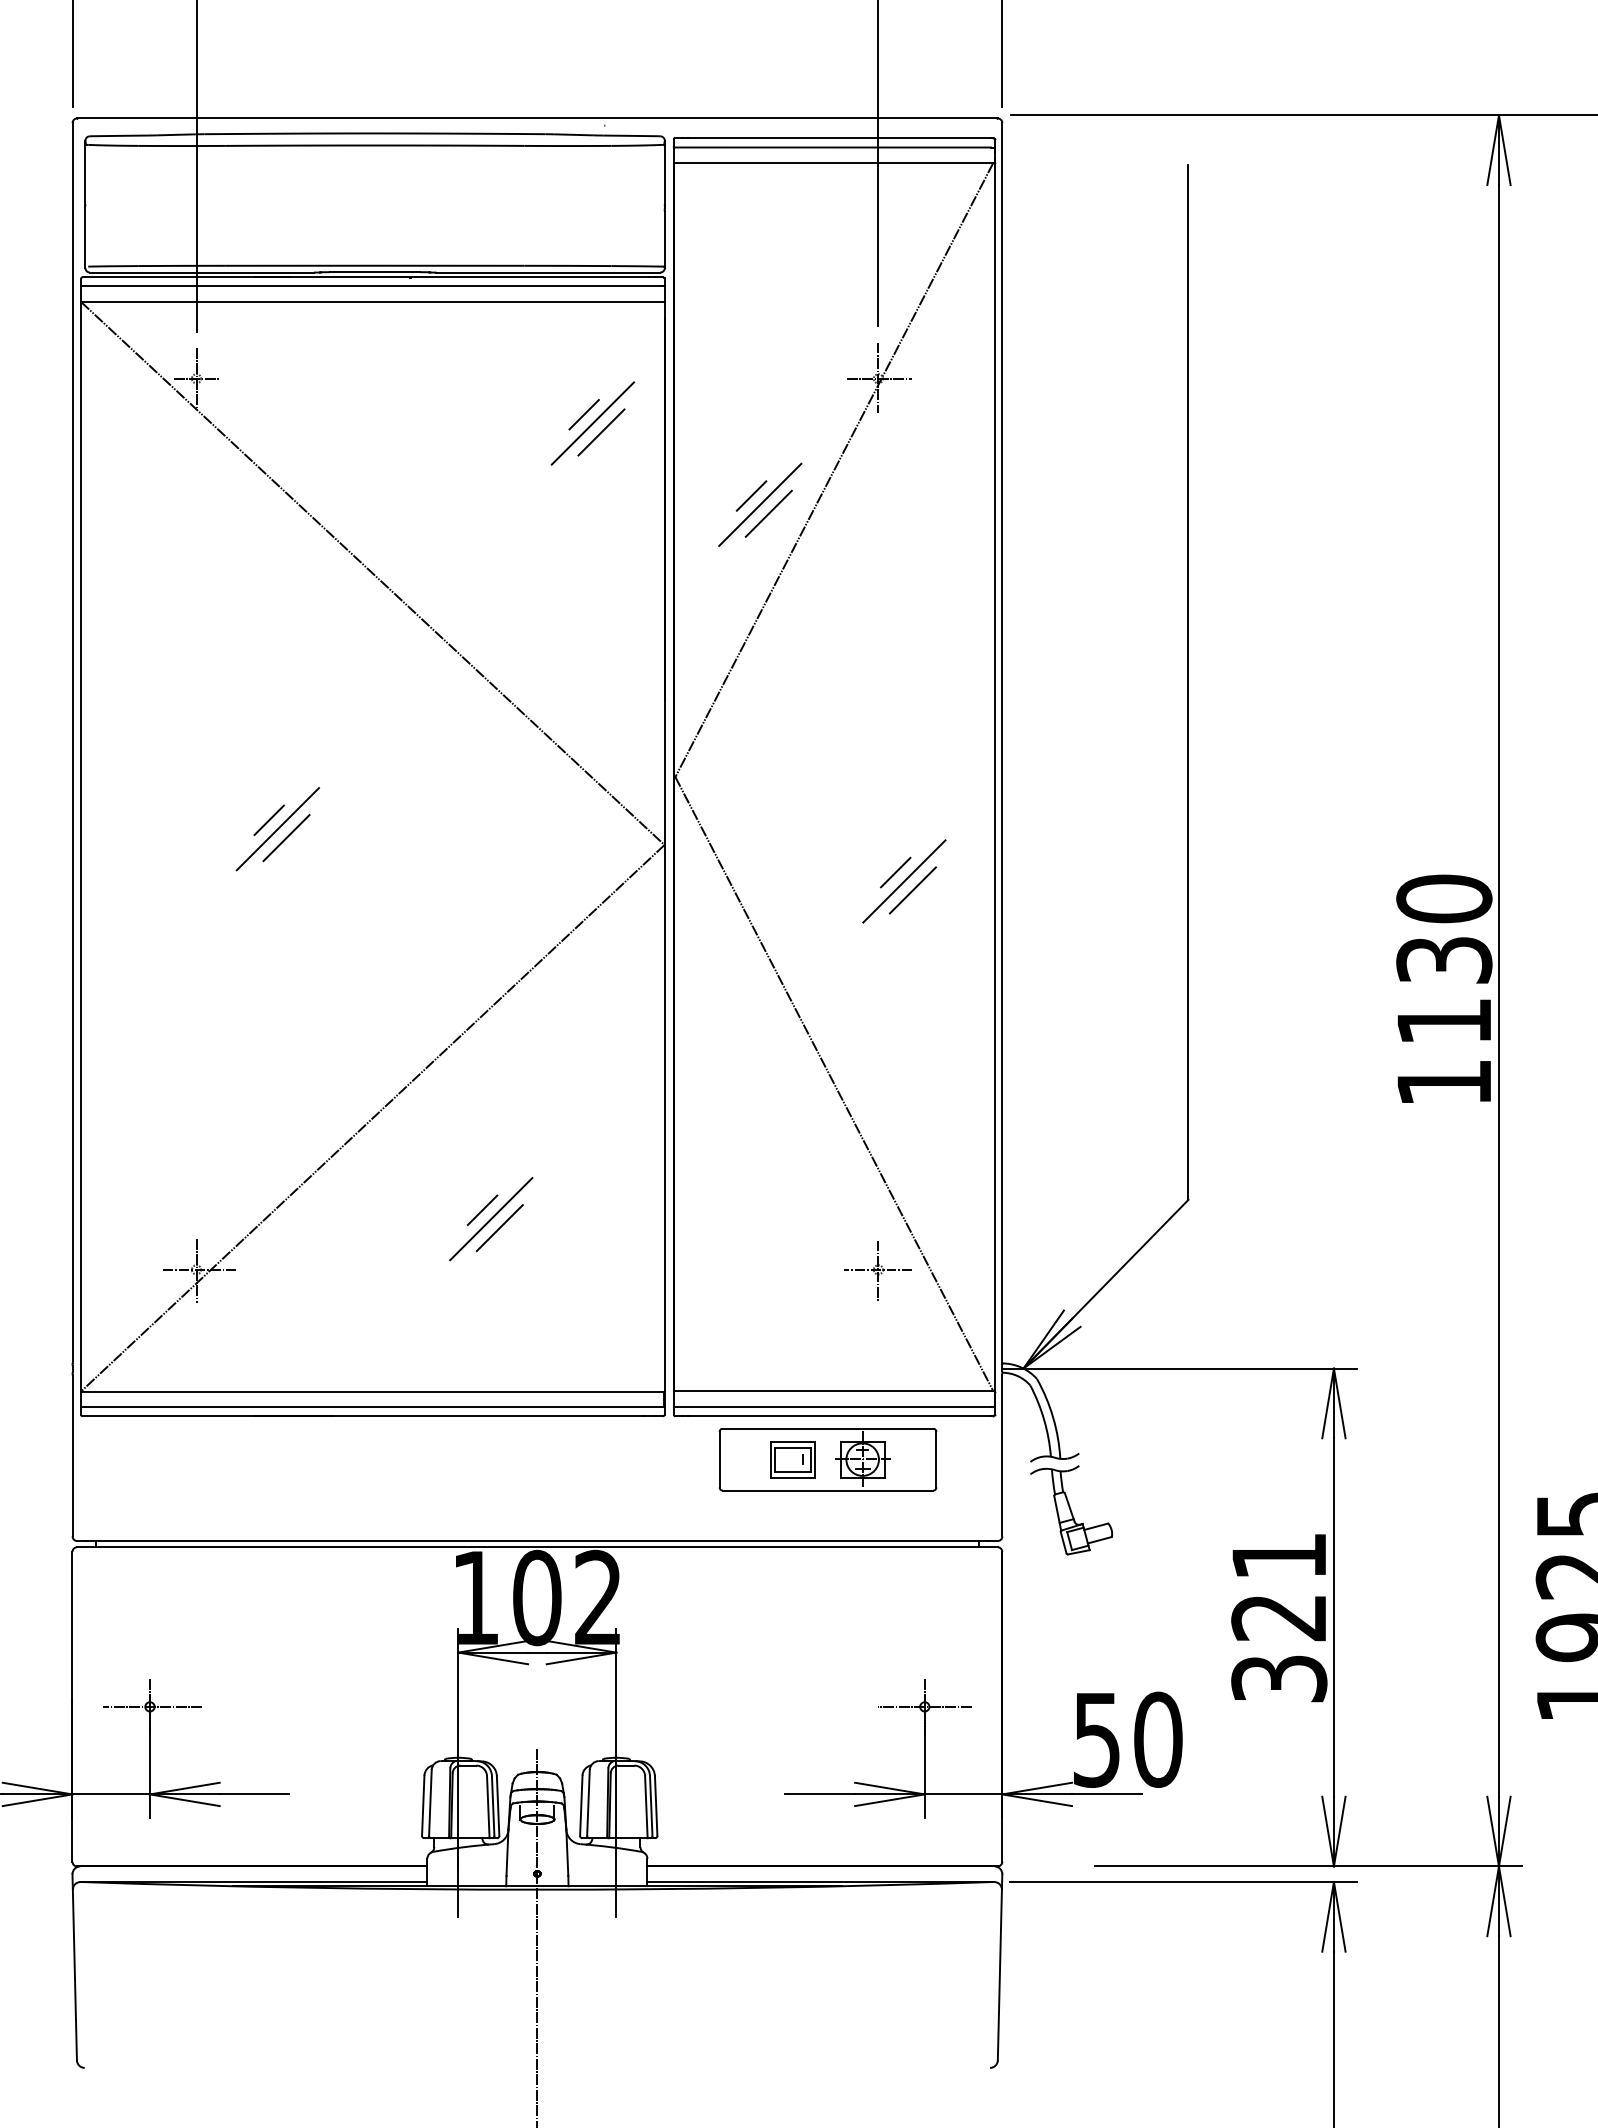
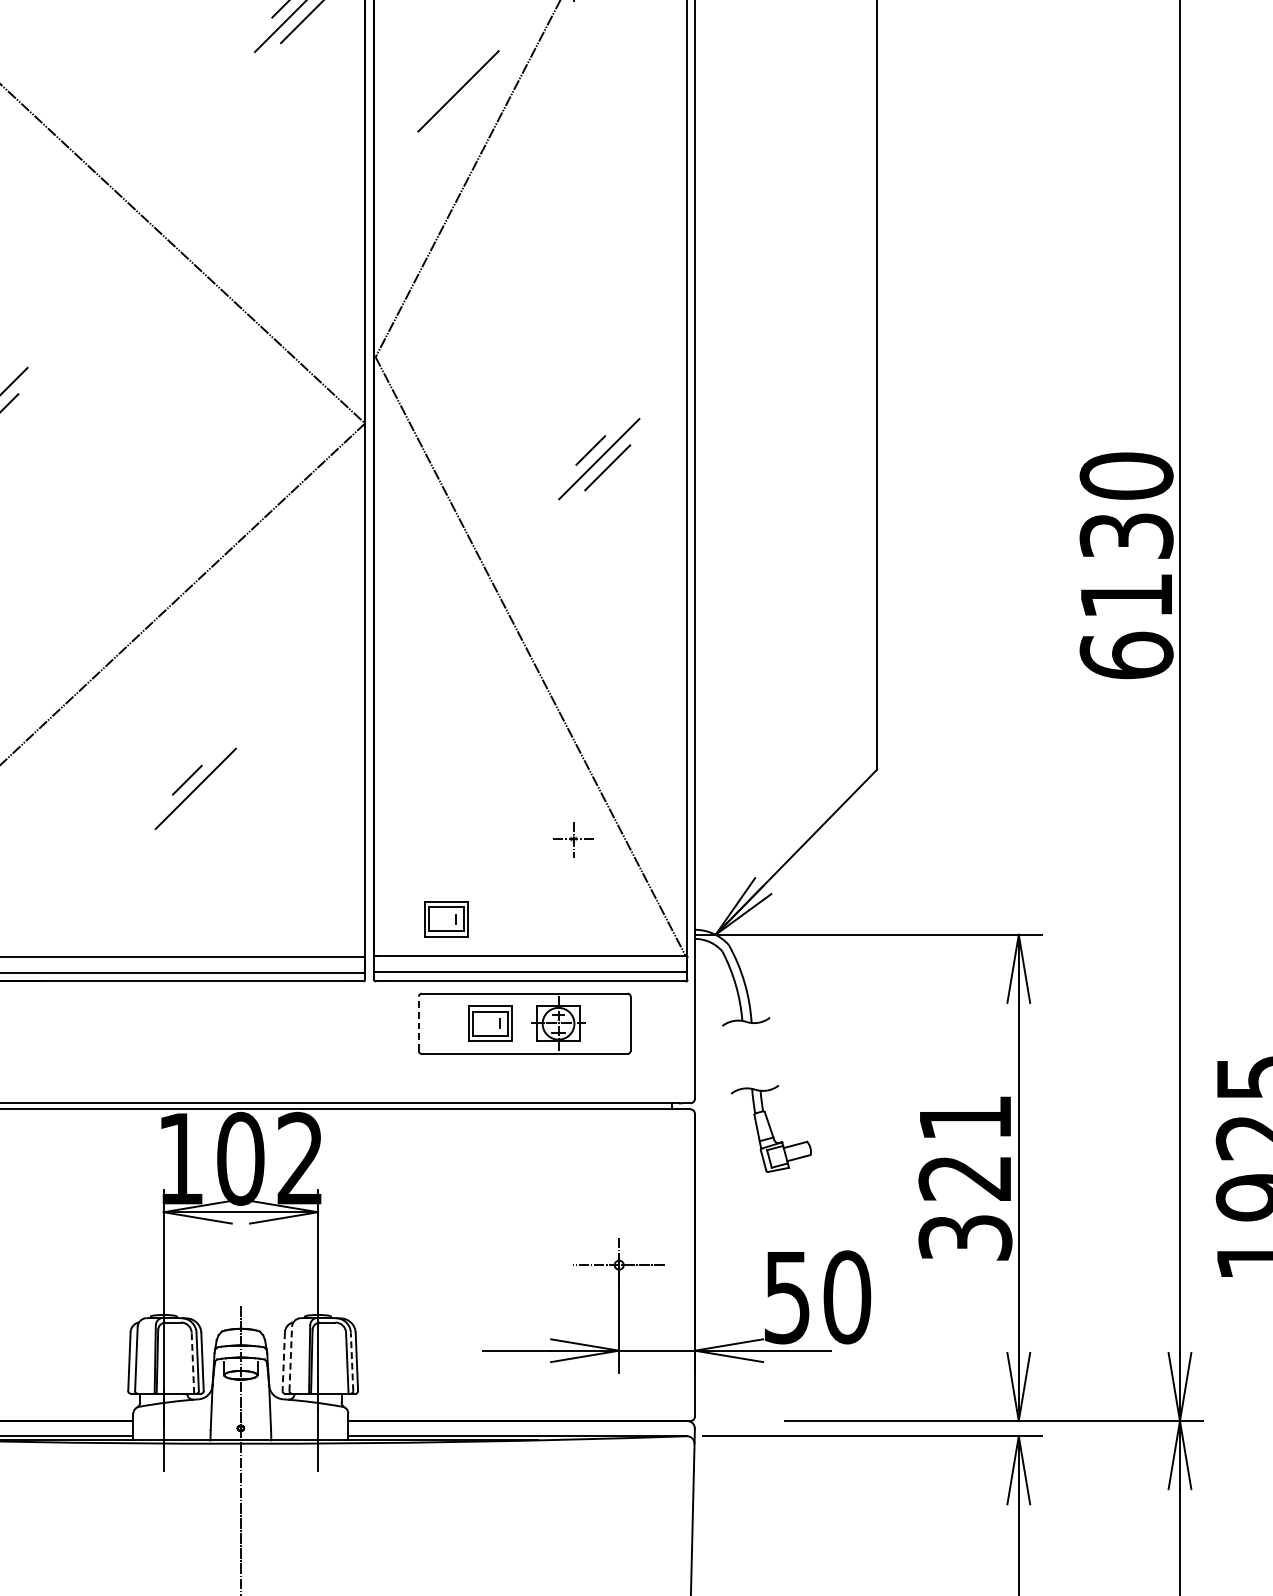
line: (751, 495) -> (449, 82), removed
line: (768, 513) -> (466, 99), removed
text: (1444, 1082) -> (1126, 655), 1130 -> 6130
line: (499, 1228) -> (203, 798), removed
part: (877, 1270) -> (573, 839), size x0.6
part: (747, 1352) -> (446, 919), added
line: (719, 1459) -> (418, 1023), solid -> dashed
part: (1071, 1510) -> (771, 1129), moved
line: (588, 1802) -> (290, 1358), solid -> dashed
line: (581, 1806) -> (283, 1362), solid -> dashed
line: (651, 1806) -> (352, 1362), solid -> dashed
line: (488, 1807) -> (193, 1363), solid -> dashed

